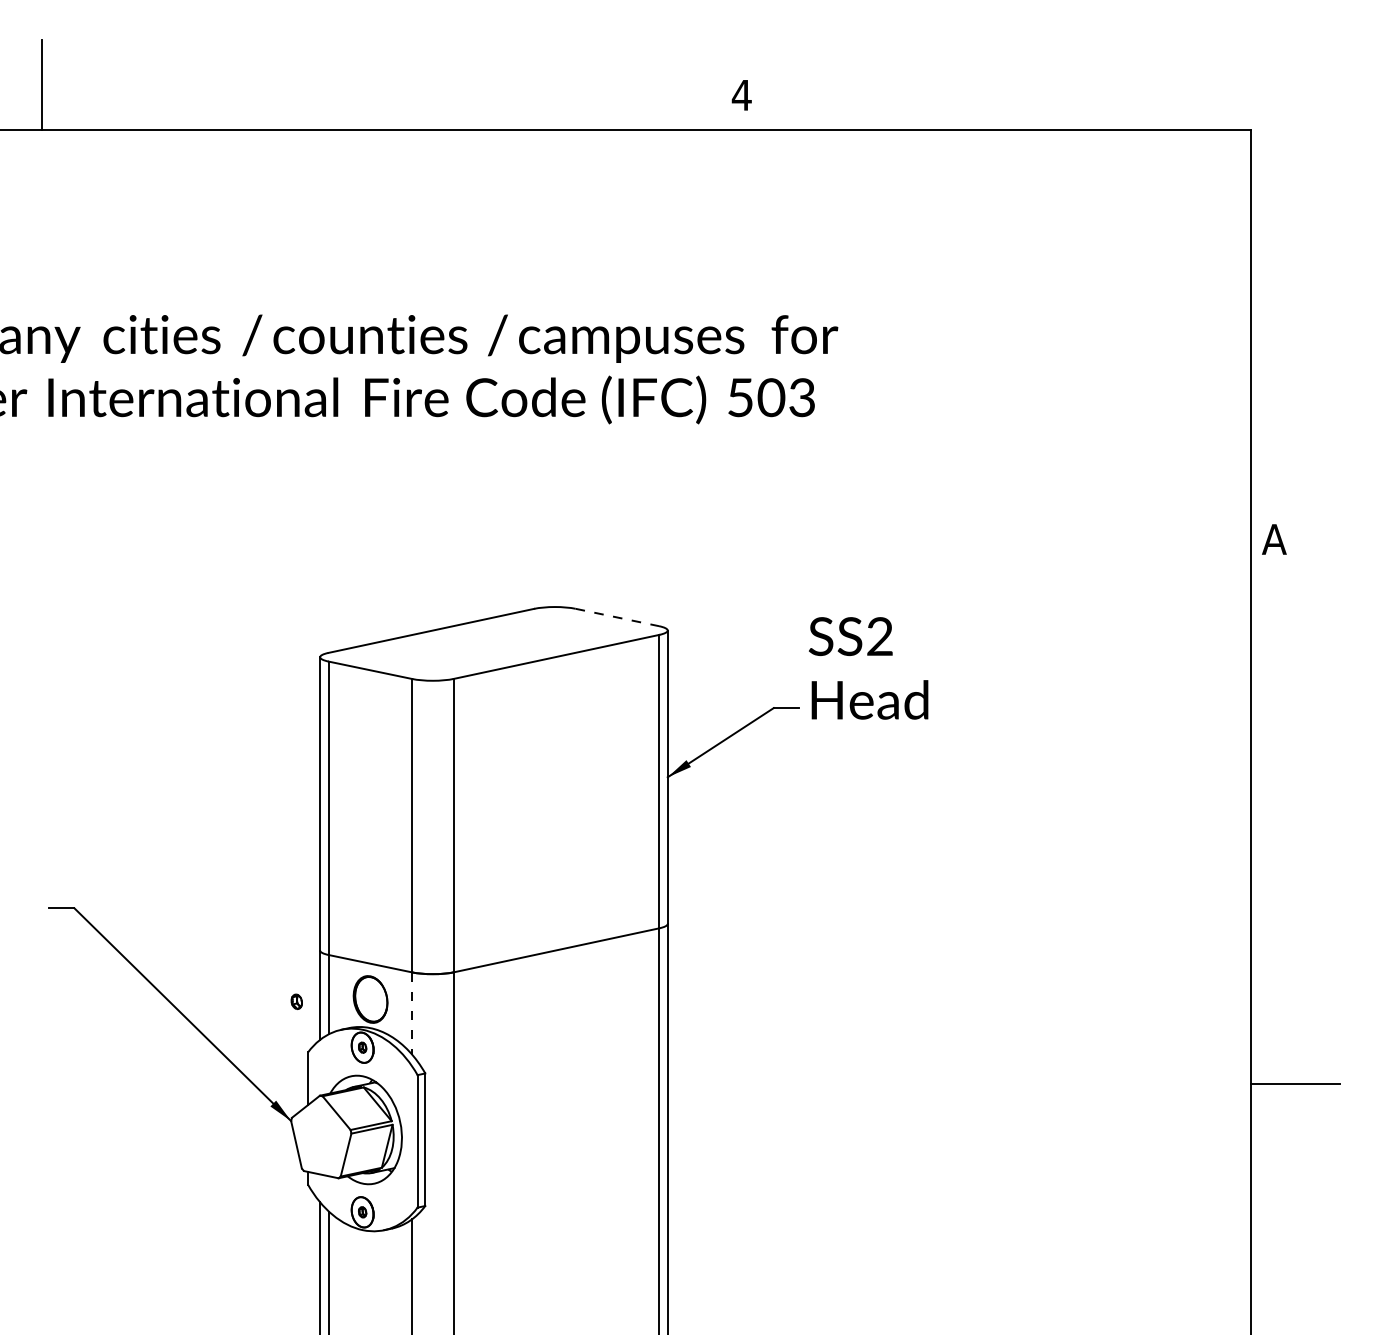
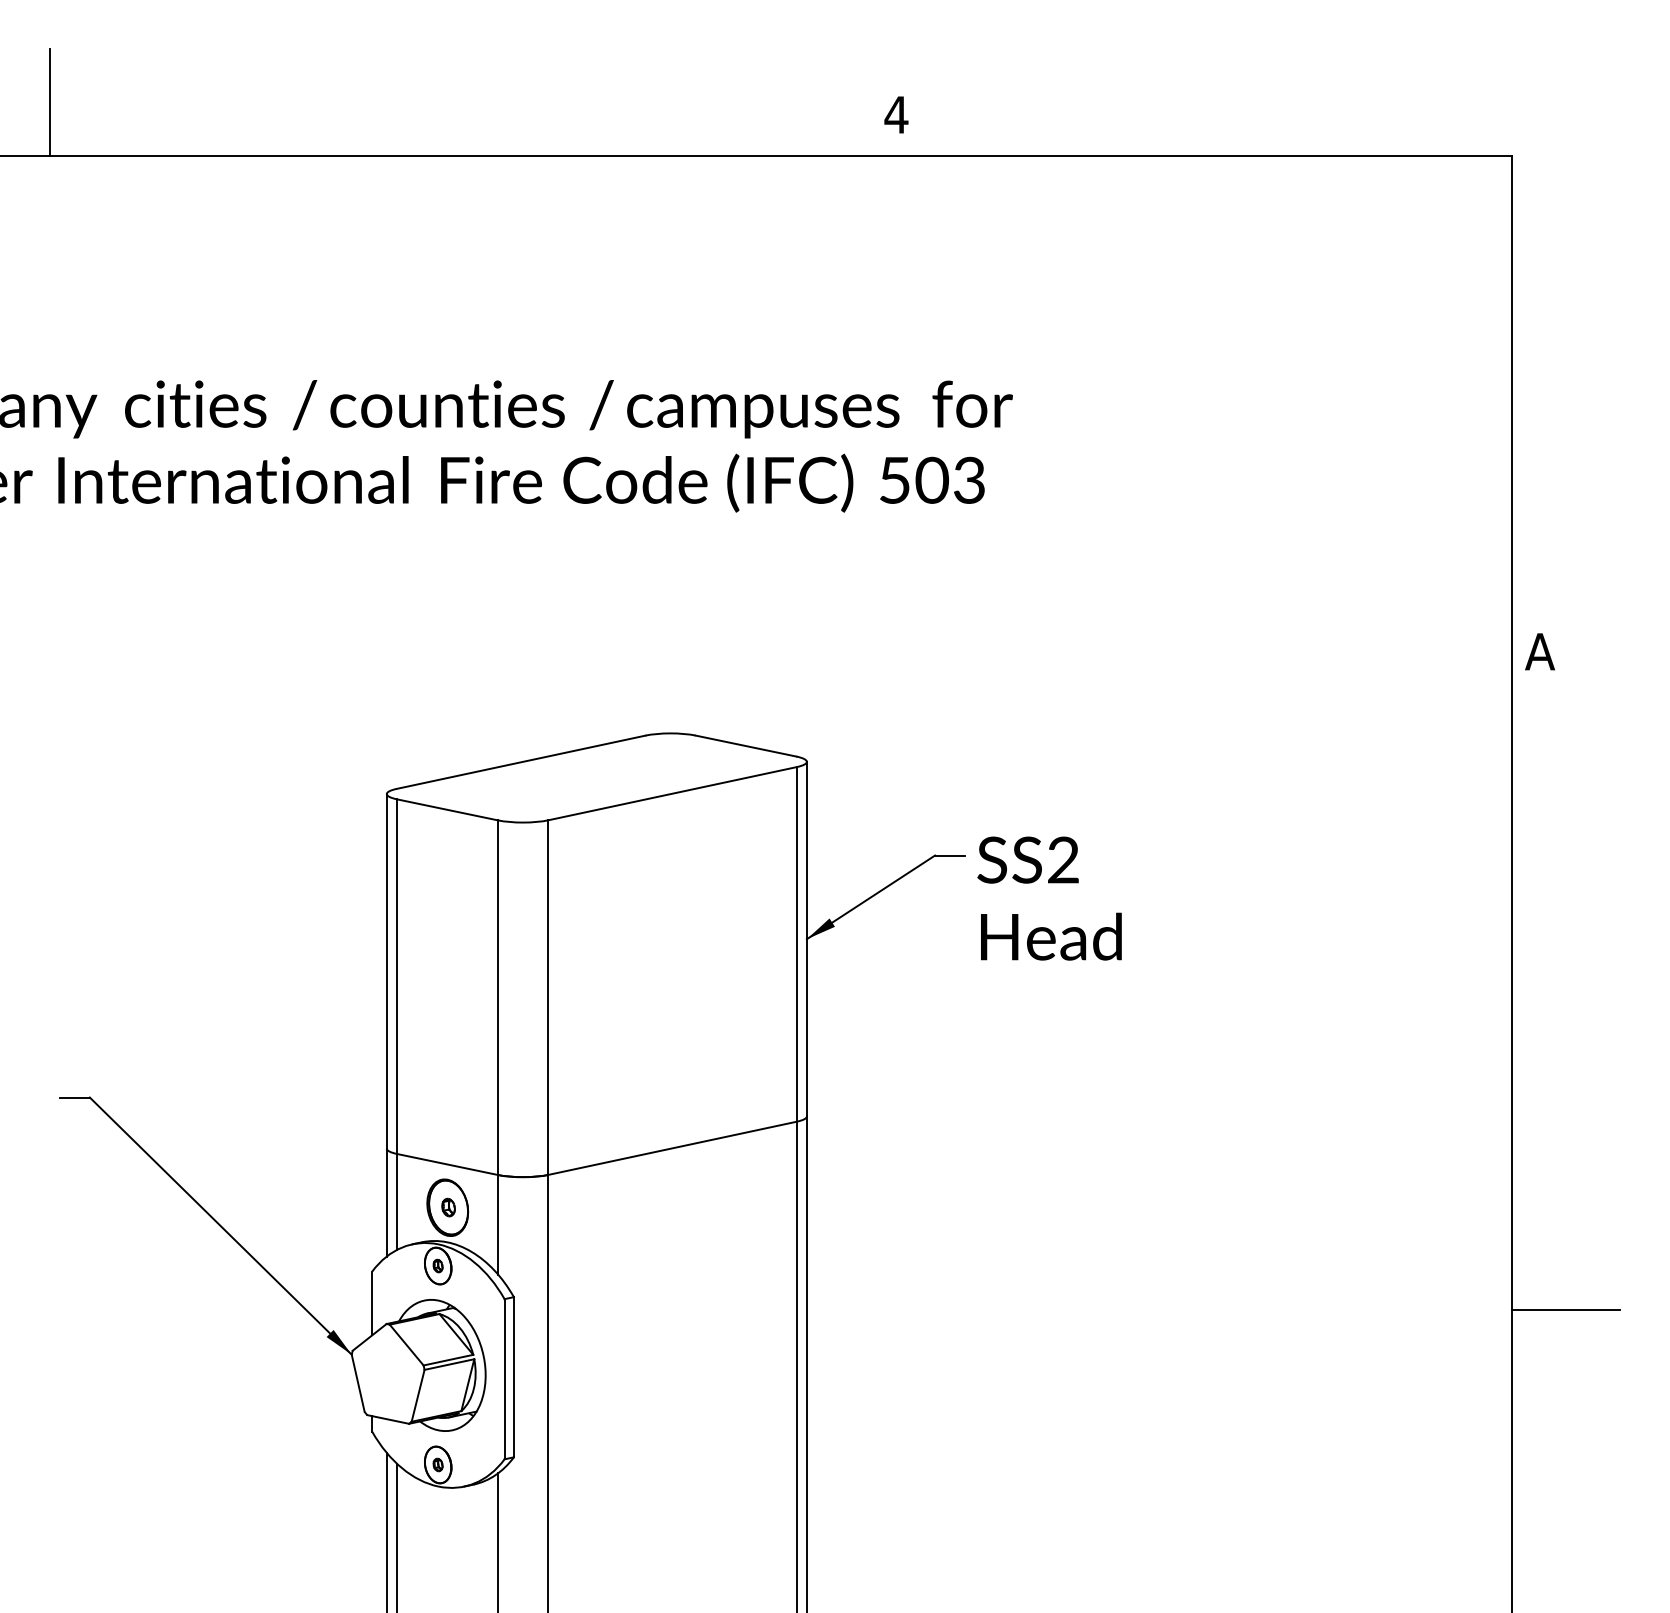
line: (617, 617) -> (746, 746), dashed -> solid
text: (868, 668) -> (1049, 898), moved
part: (296, 1001) -> (448, 1207), moved
line: (412, 1013) -> (498, 1224), dashed -> solid

